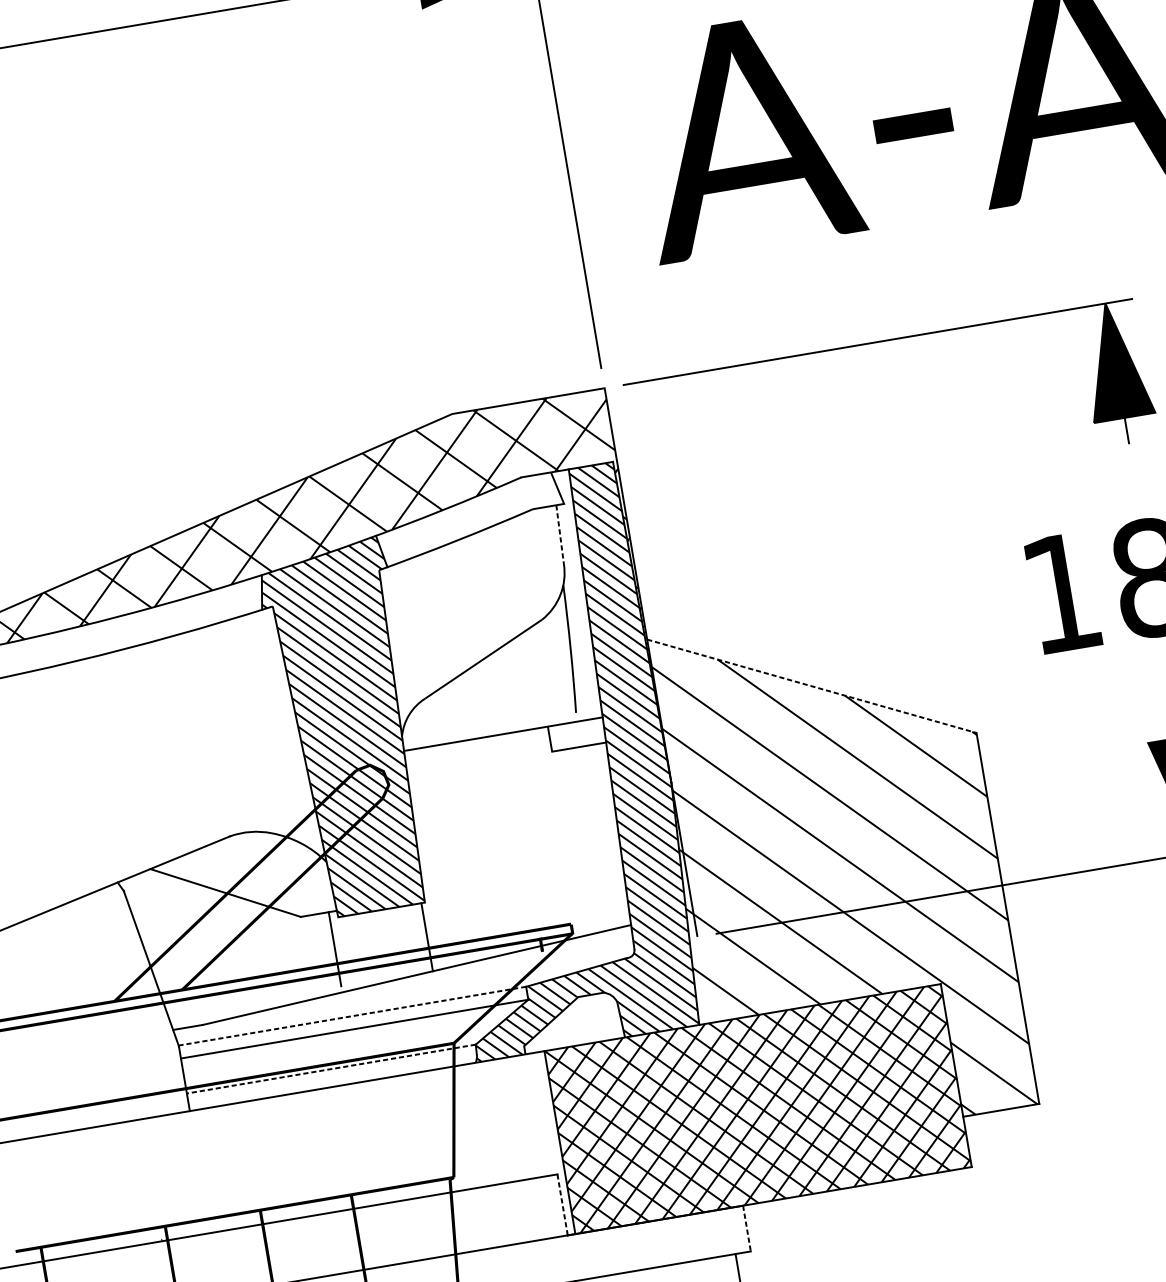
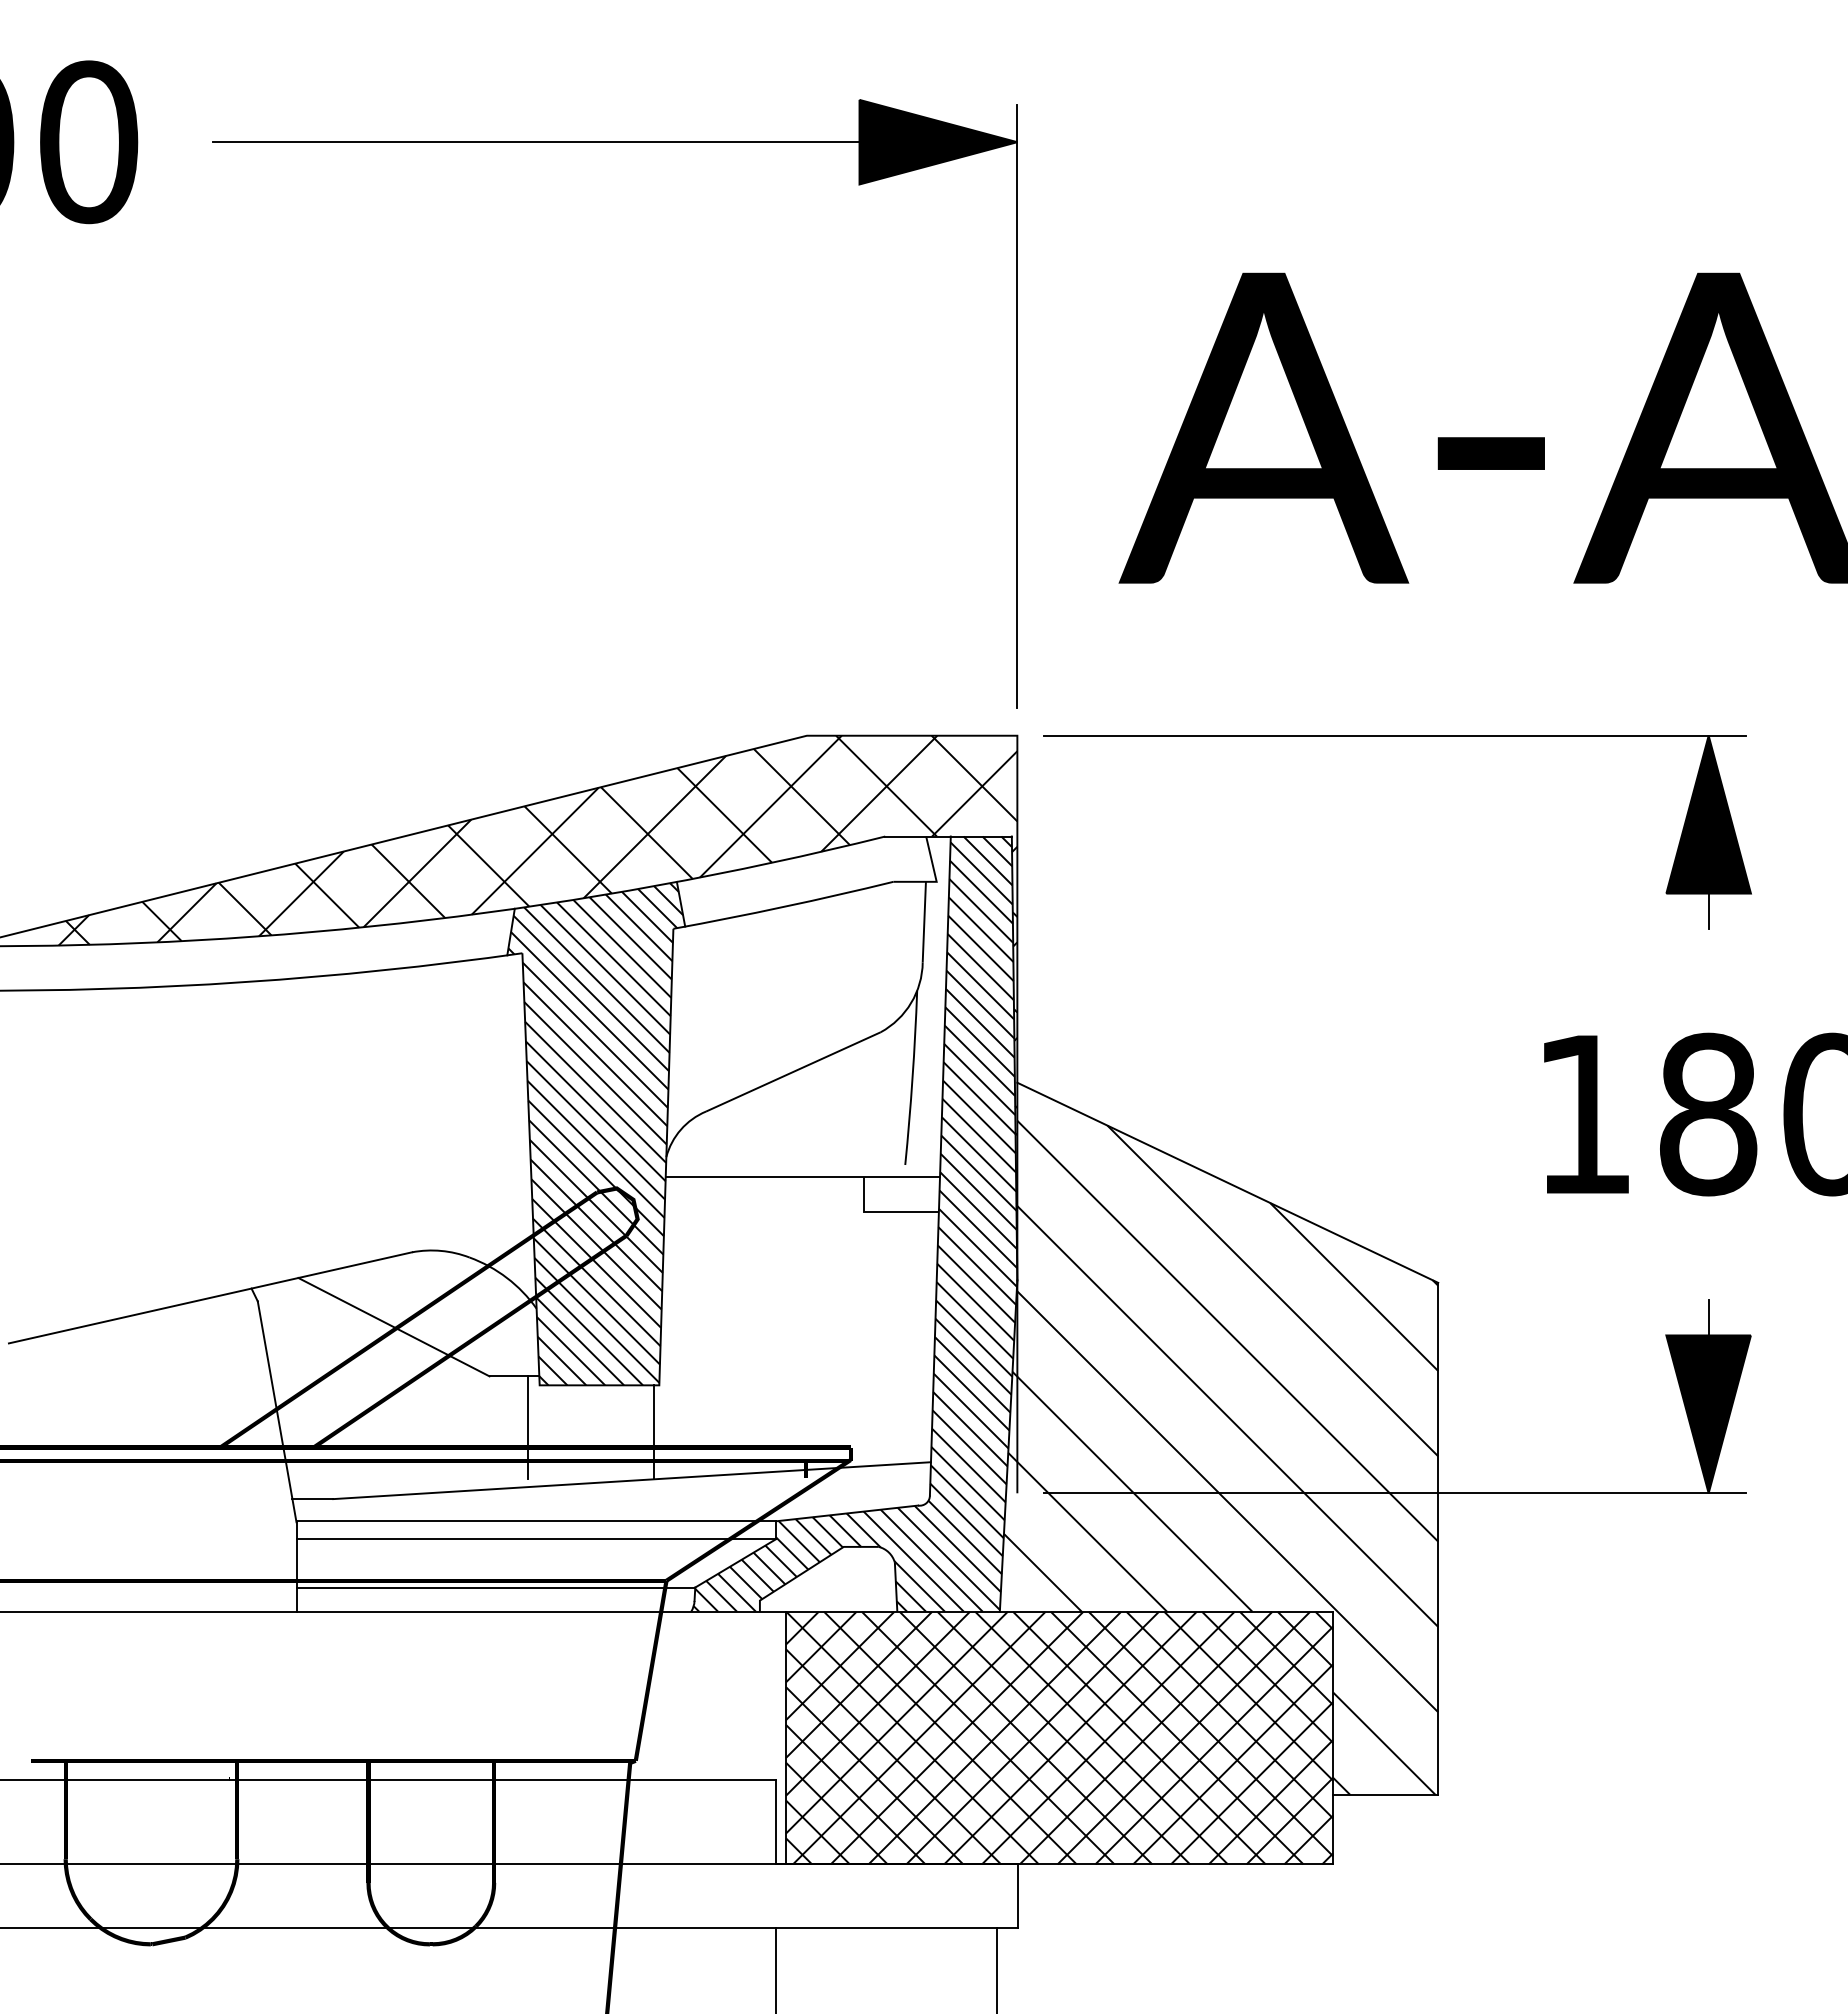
line: (560, 534) -> (924, 922), dashed -> solid
line: (812, 686) -> (1228, 1183), dashed -> solid
line: (352, 1016) -> (536, 1521), dashed -> solid
line: (331, 1069) -> (495, 1587), dashed -> solid
line: (562, 1205) -> (775, 1822), dashed -> solid
line: (746, 1228) -> (1017, 1895), dashed -> solid

